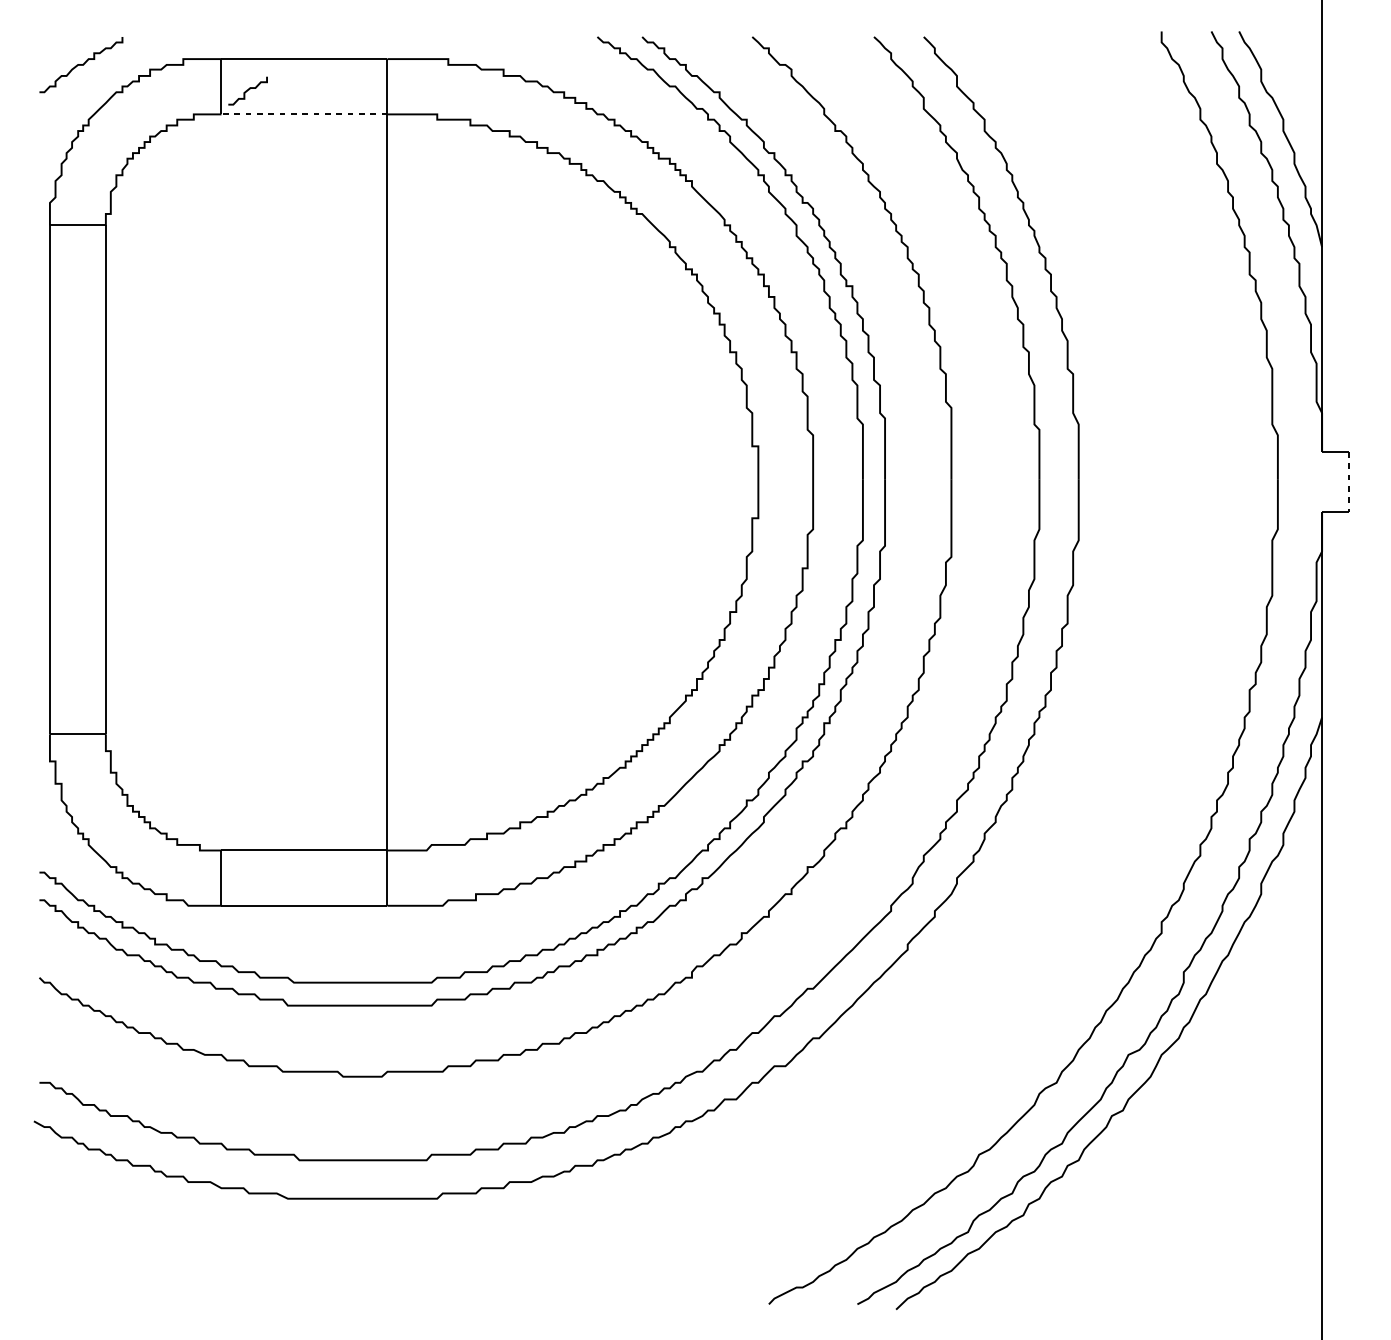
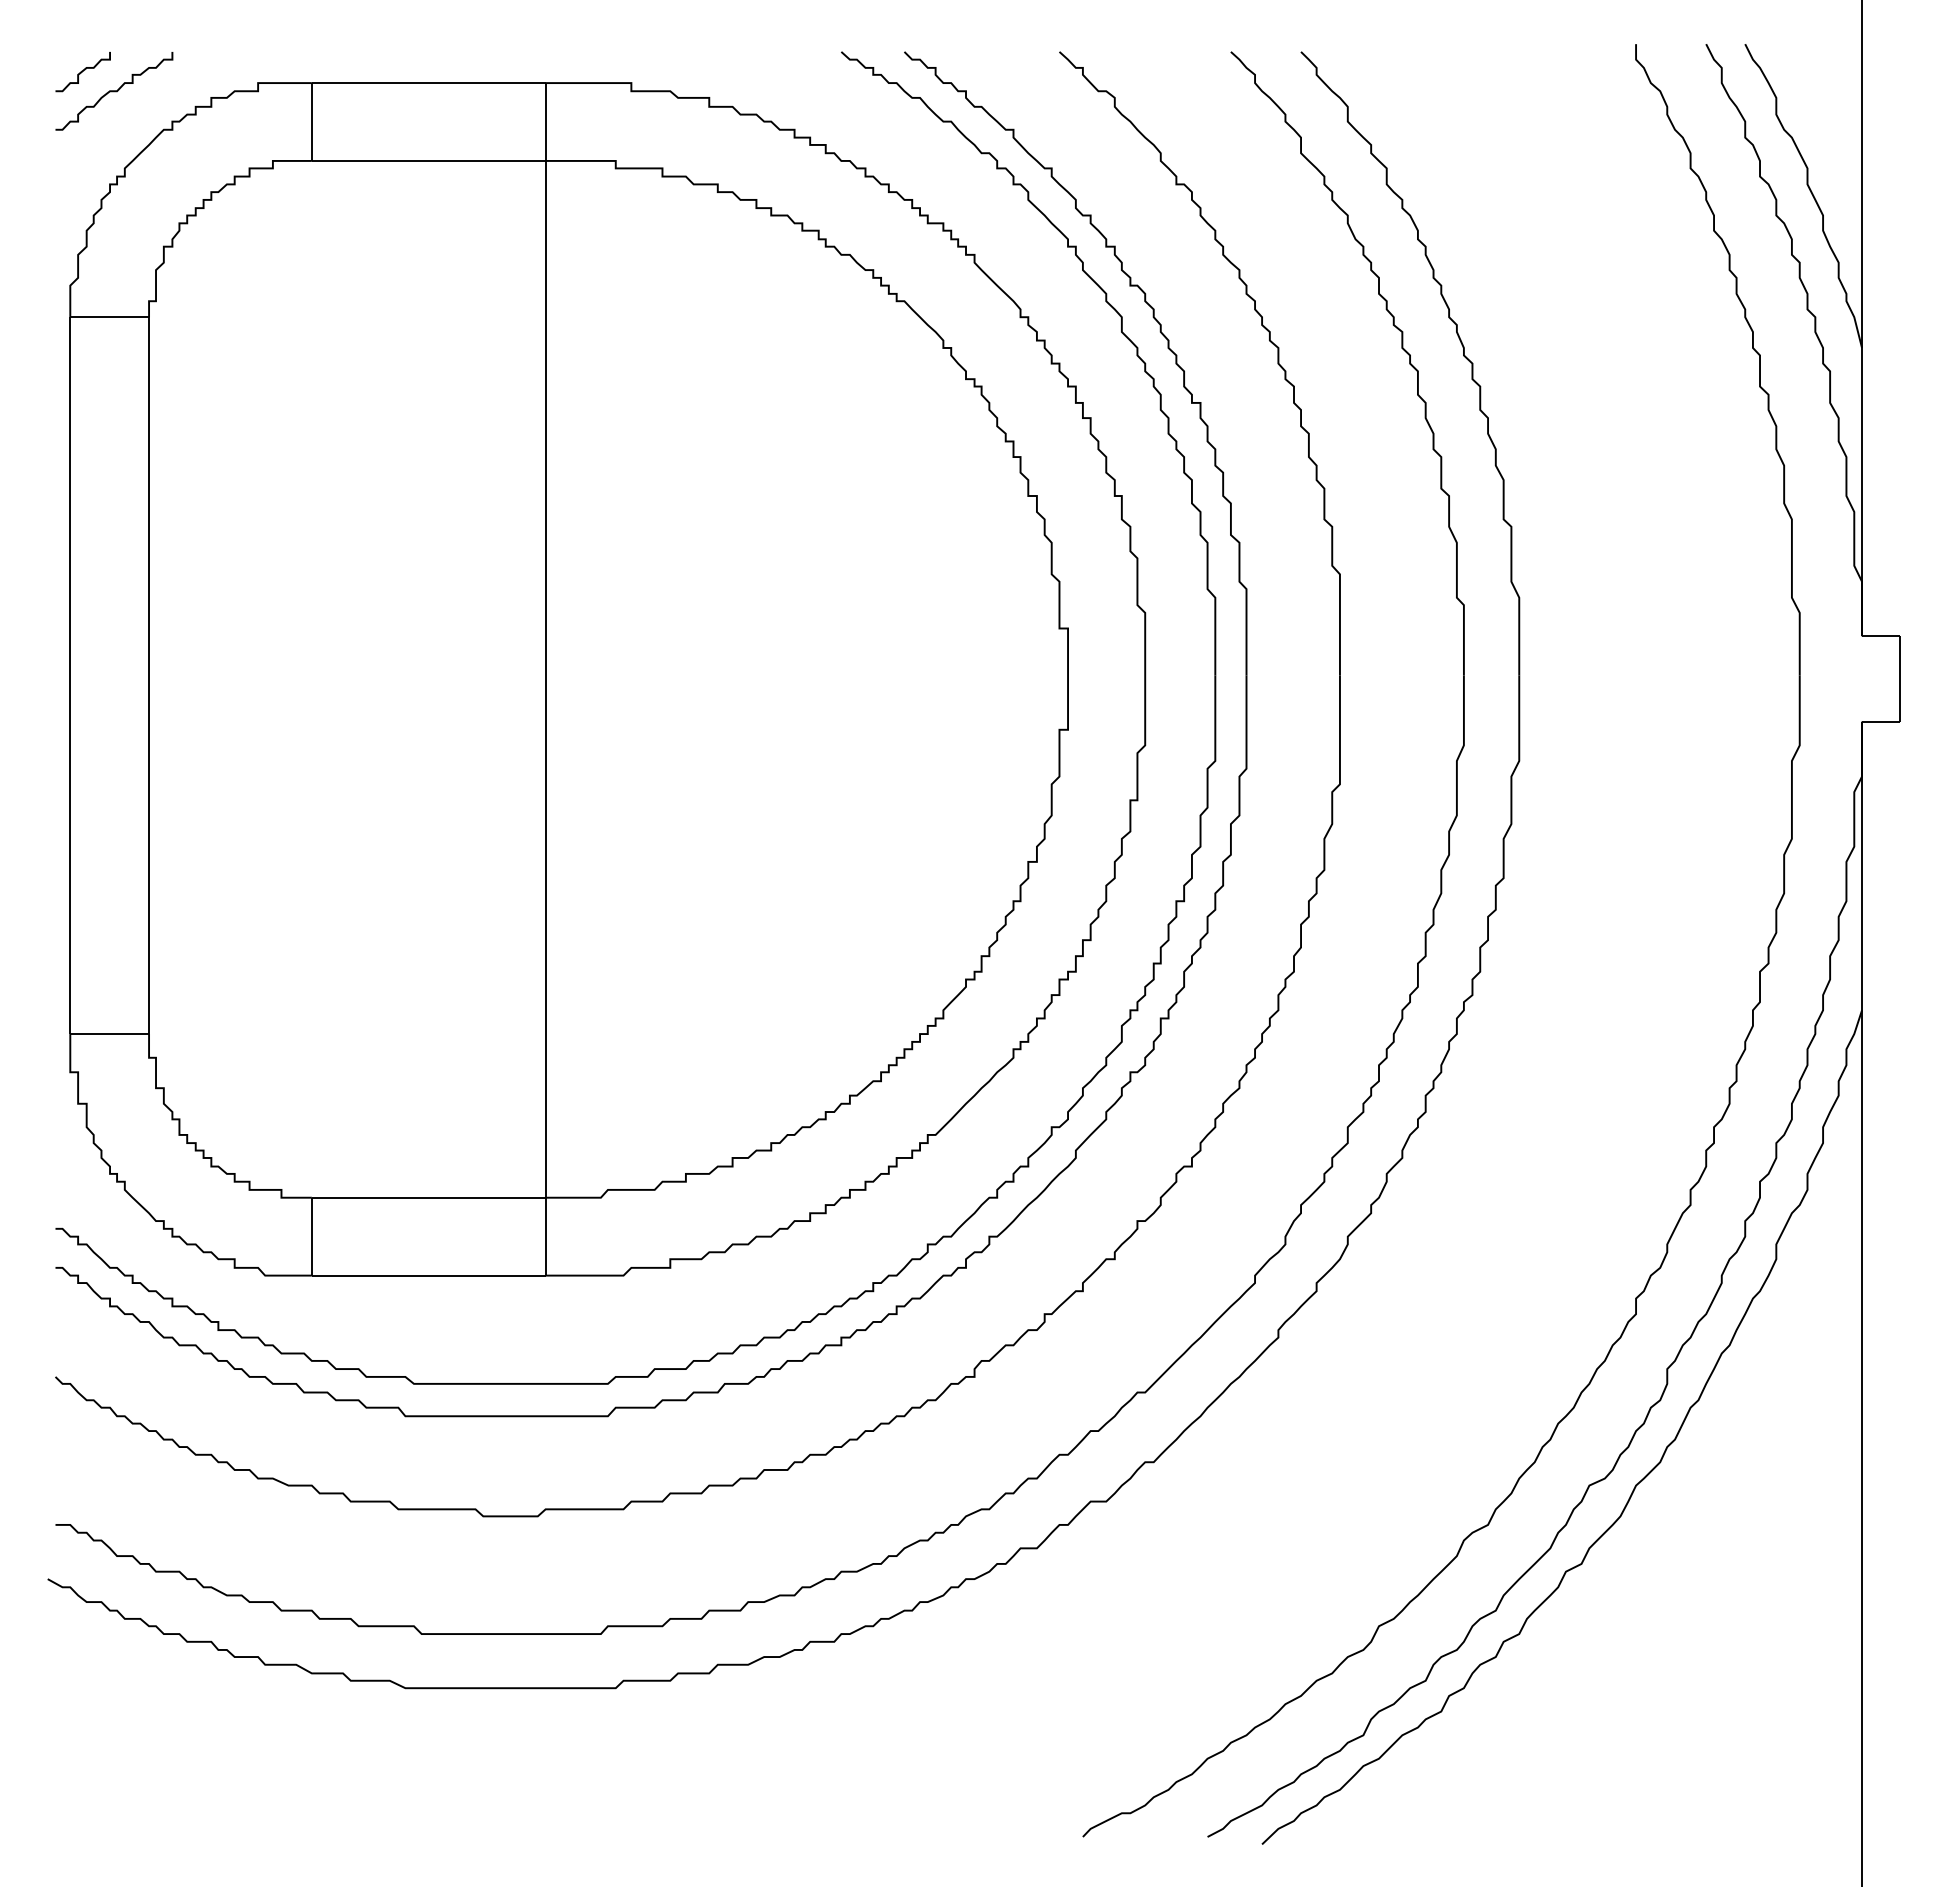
curve: (247, 91) -> (82, 72), moved
line: (304, 114) -> (428, 160), dashed -> solid
line: (1349, 481) -> (1900, 678), dashed -> solid

